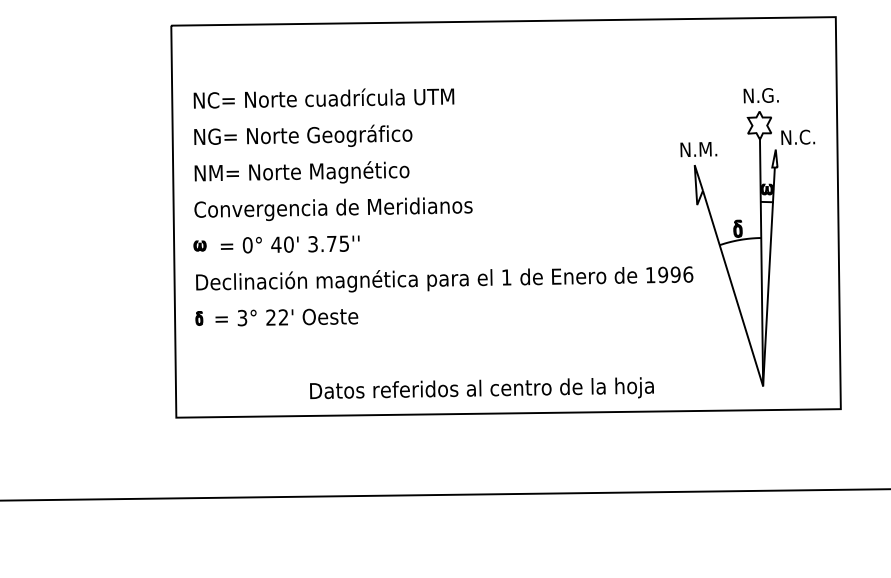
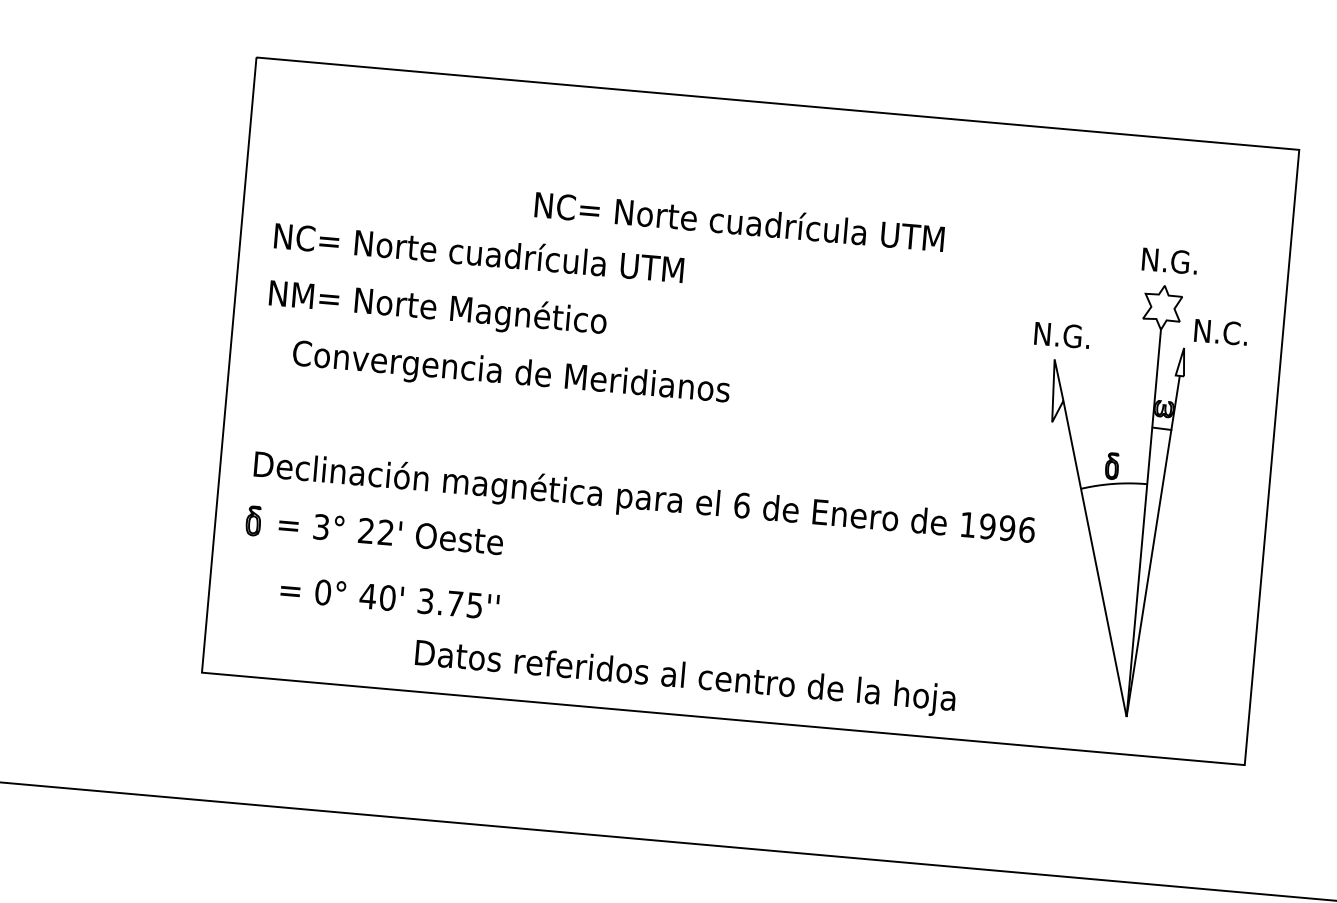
text: (323, 98) -> (738, 221), moved
text: (334, 135) -> (494, 255), NG= Norte Geográfico -> NC= Norte cuadrícula UTM
text: (708, 148) -> (1078, 335), N.M. -> N.G.
text: (333, 208) -> (511, 372), moved
text: (289, 244) -> (388, 597), moved
part: (199, 245) -> (265, 406), removed
text: (506, 277) -> (741, 505), 1 -> 6
part: (199, 318) -> (254, 520), size x1.4

